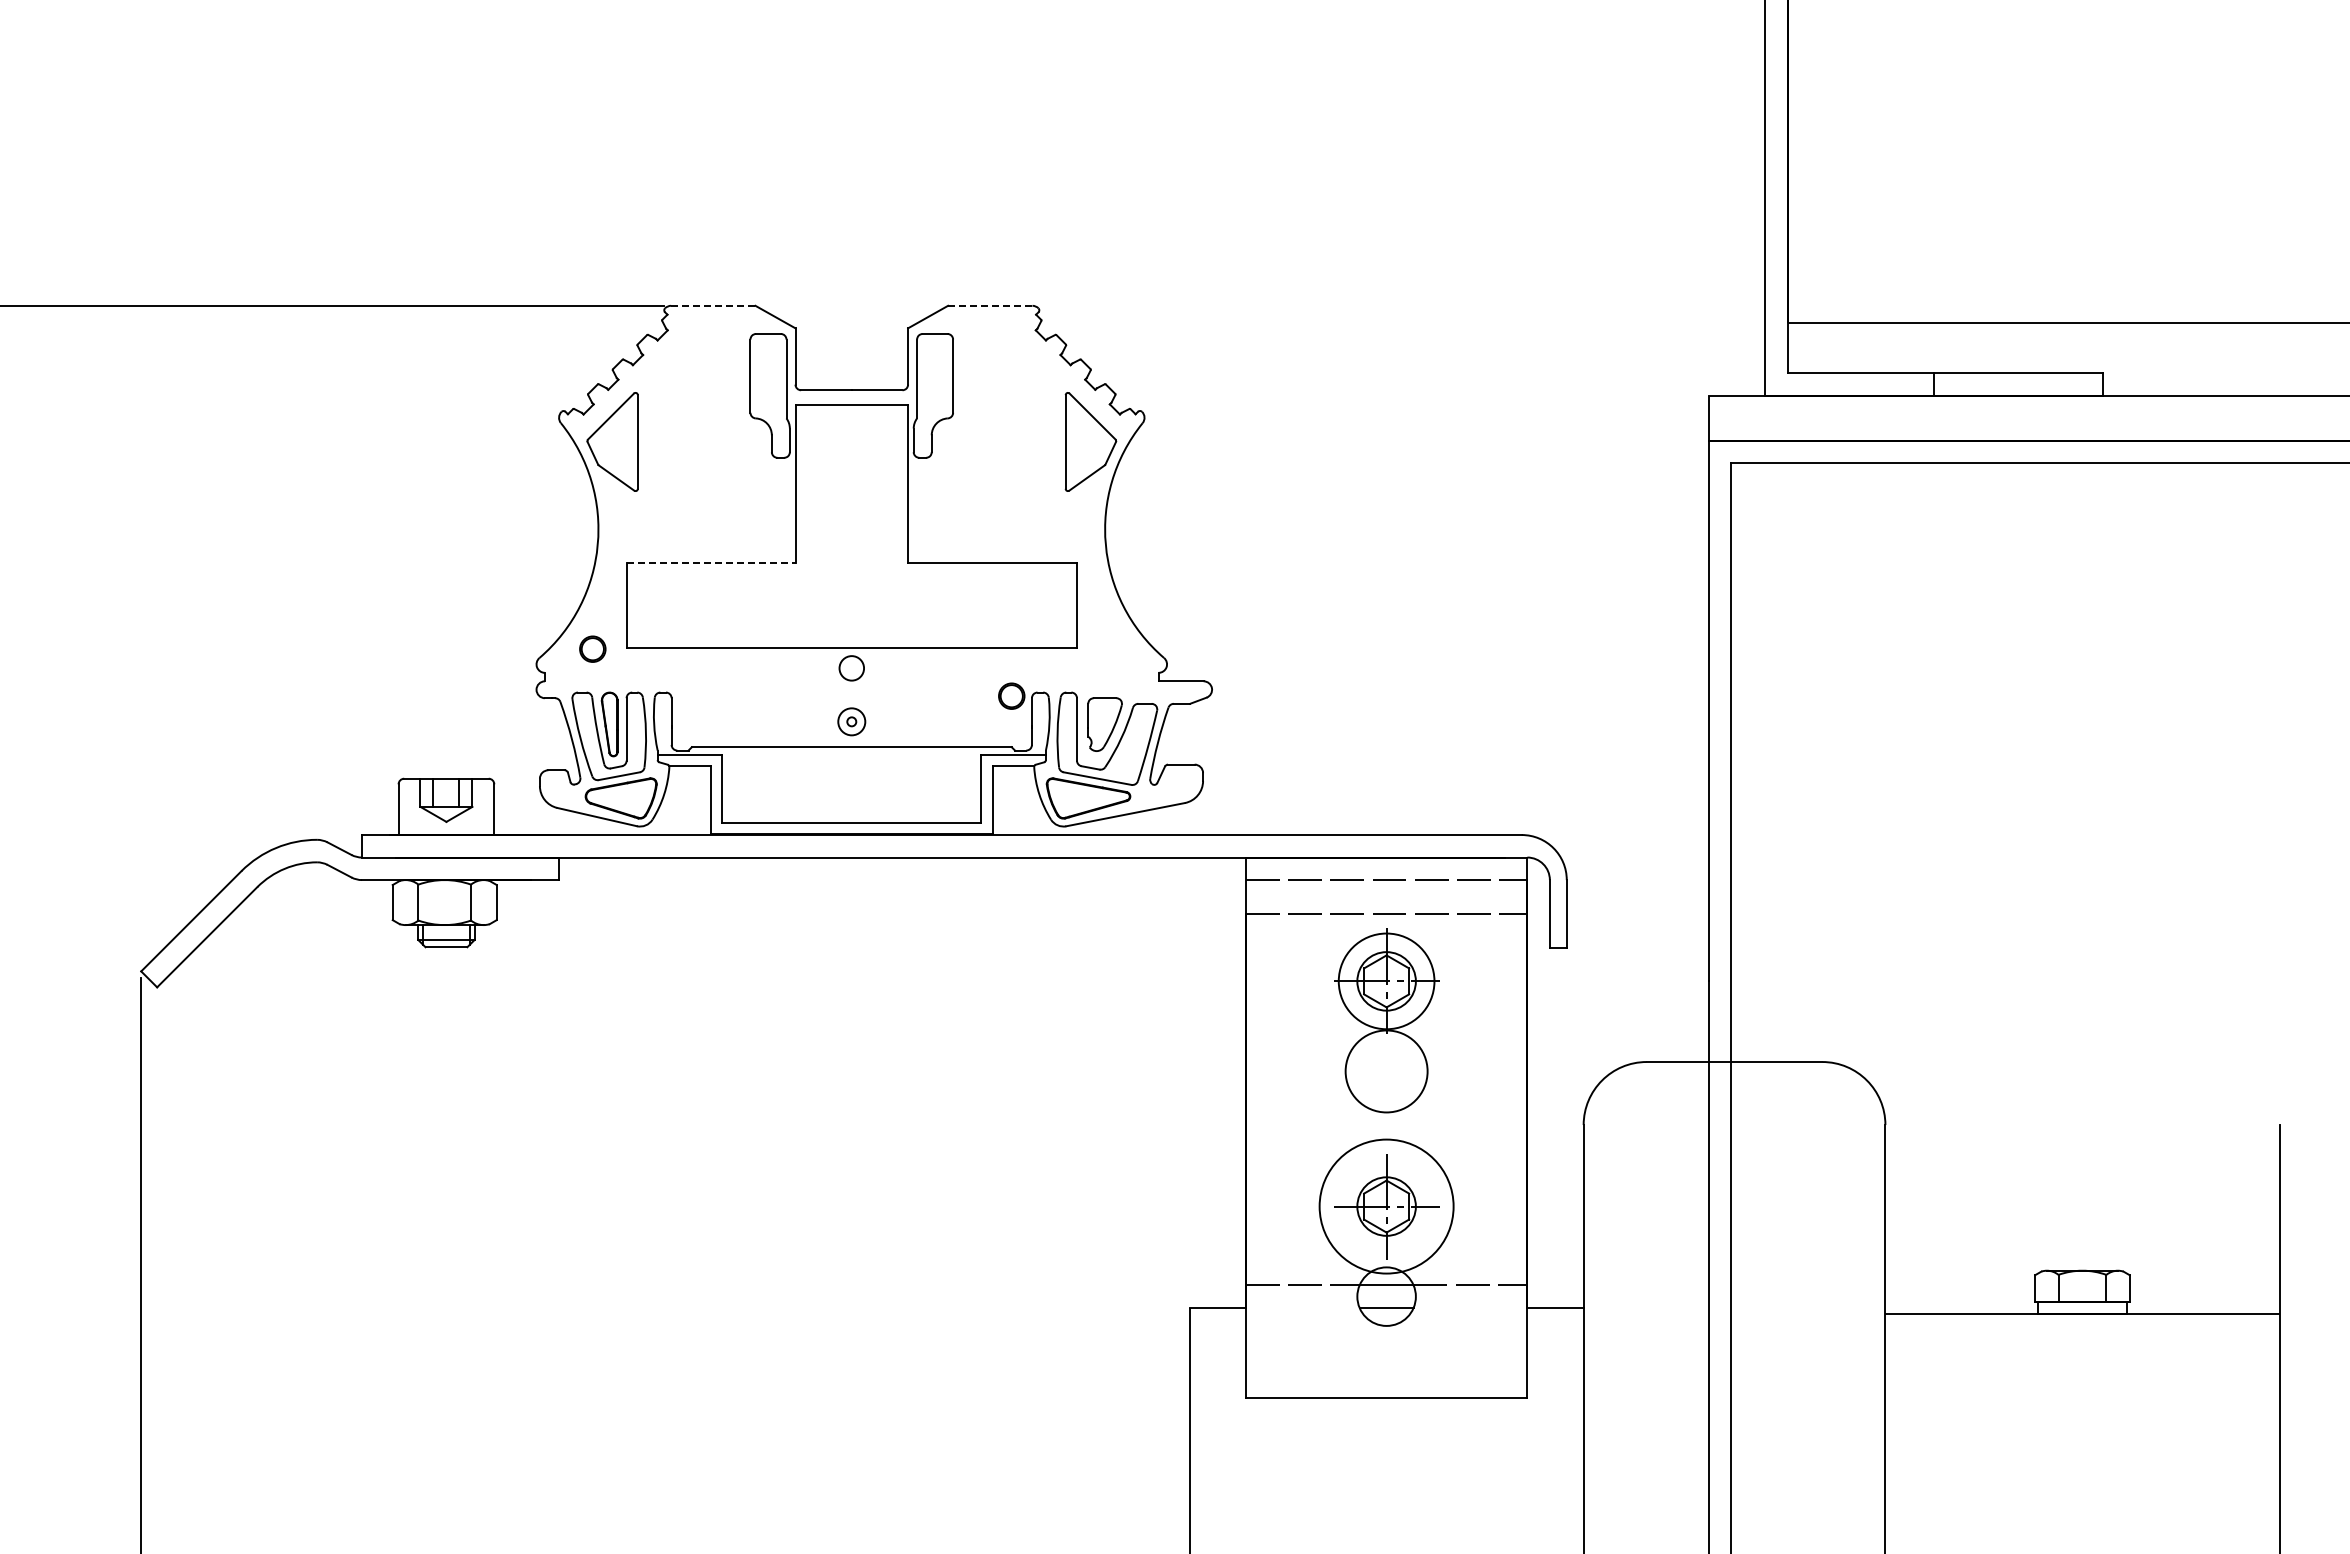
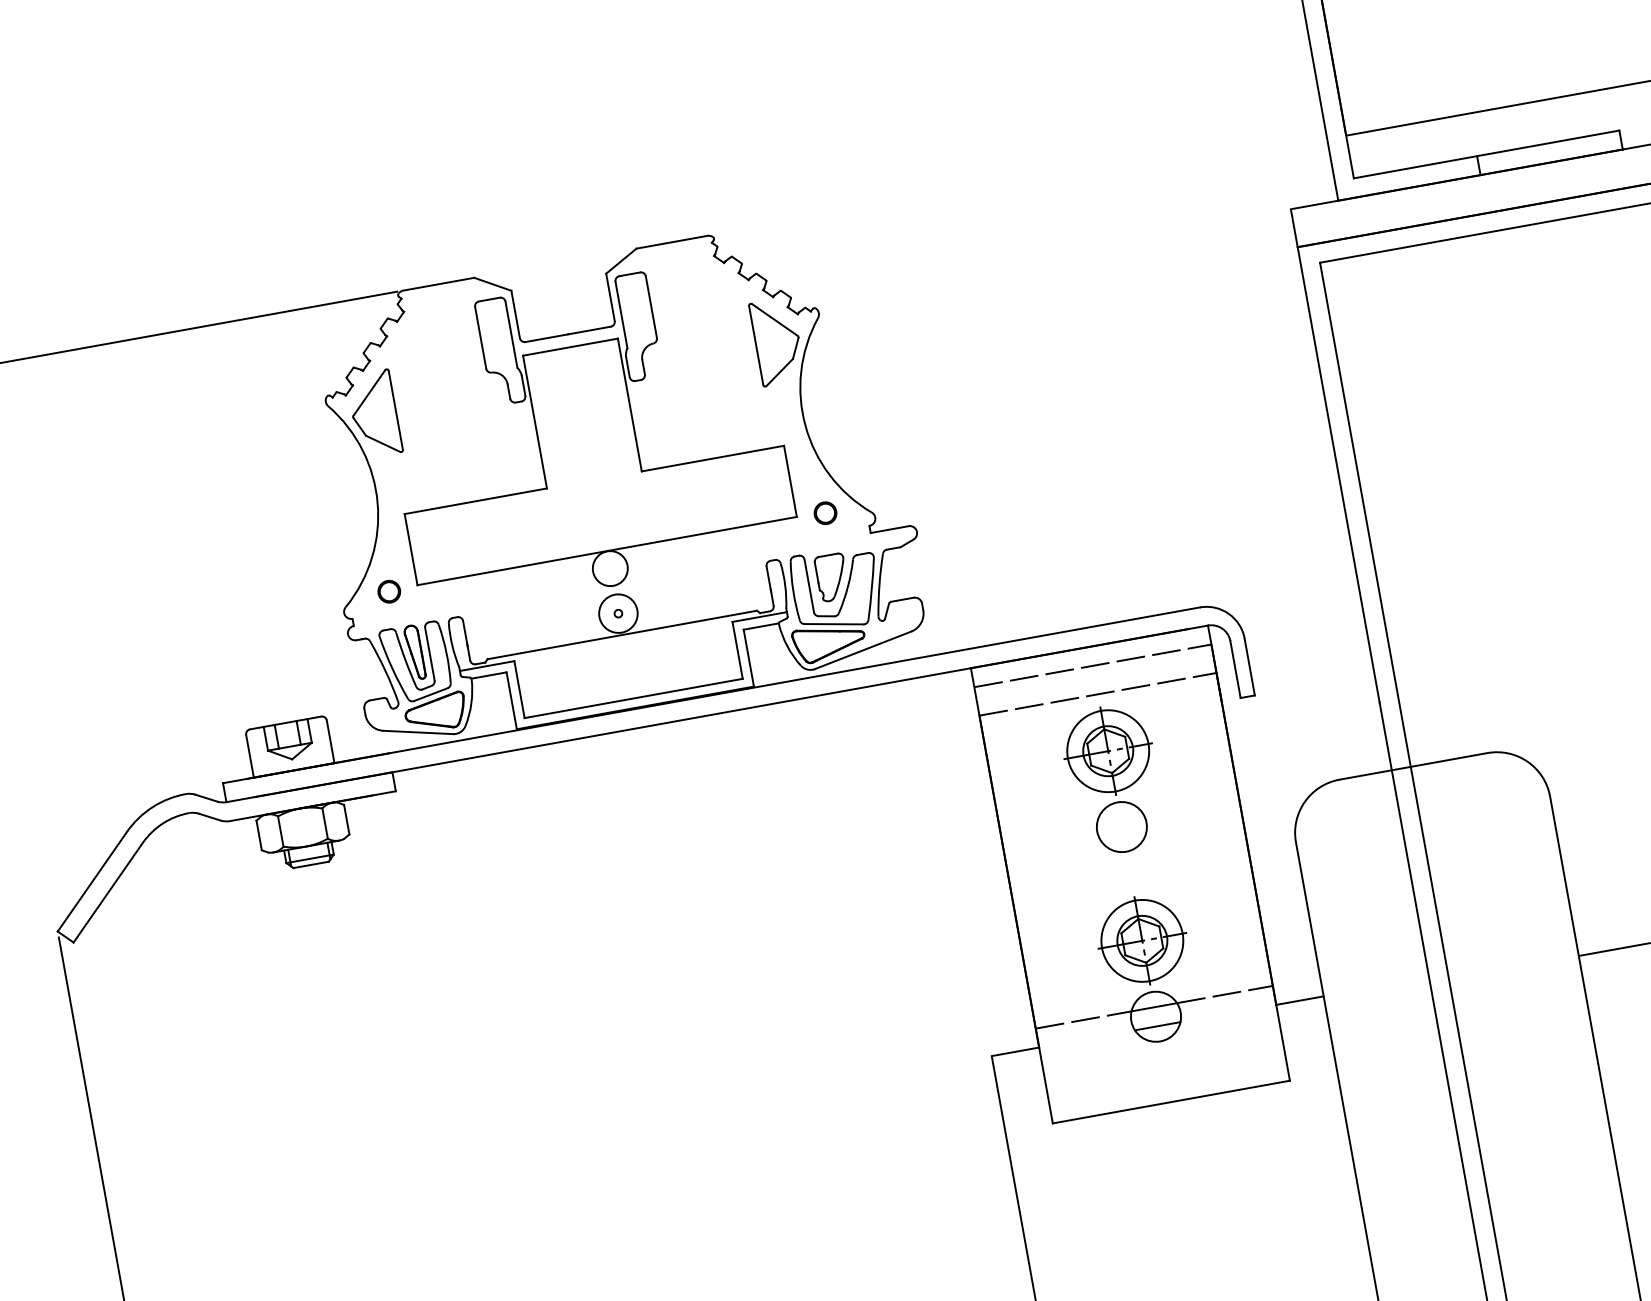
line: (713, 305) -> (438, 283), dashed -> solid
line: (990, 305) -> (672, 241), dashed -> solid
line: (711, 563) -> (476, 501), dashed -> solid
circle: (851, 667) -> (609, 567), size x1.67
part: (1011, 695) -> (825, 512), moved
circle: (851, 721) -> (618, 613), size x1.67
circle: (1386, 1071) -> (1121, 827), size x0.71
circle: (1386, 1206) -> (1142, 940), size x0.71

